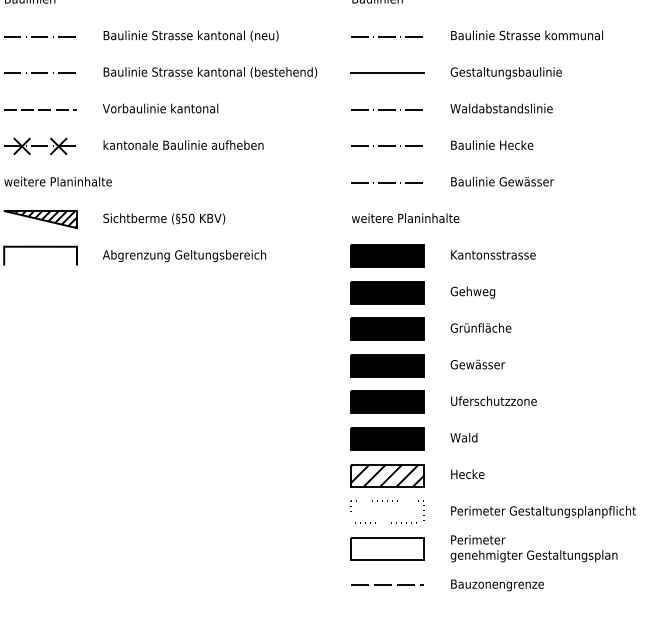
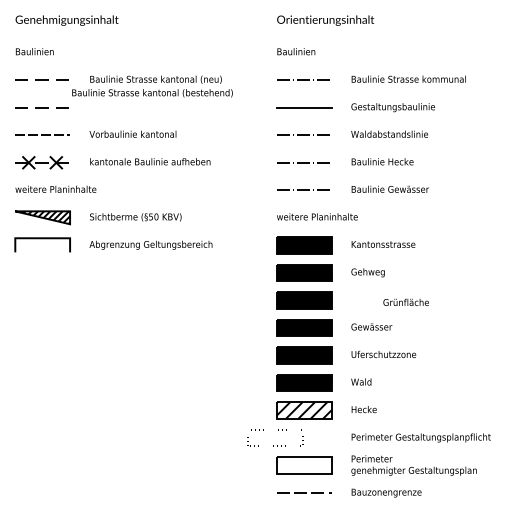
text: (210, 72) -> (152, 93), moved
text: (480, 326) -> (405, 301), moved
part: (392, 502) -> (278, 430), moved

